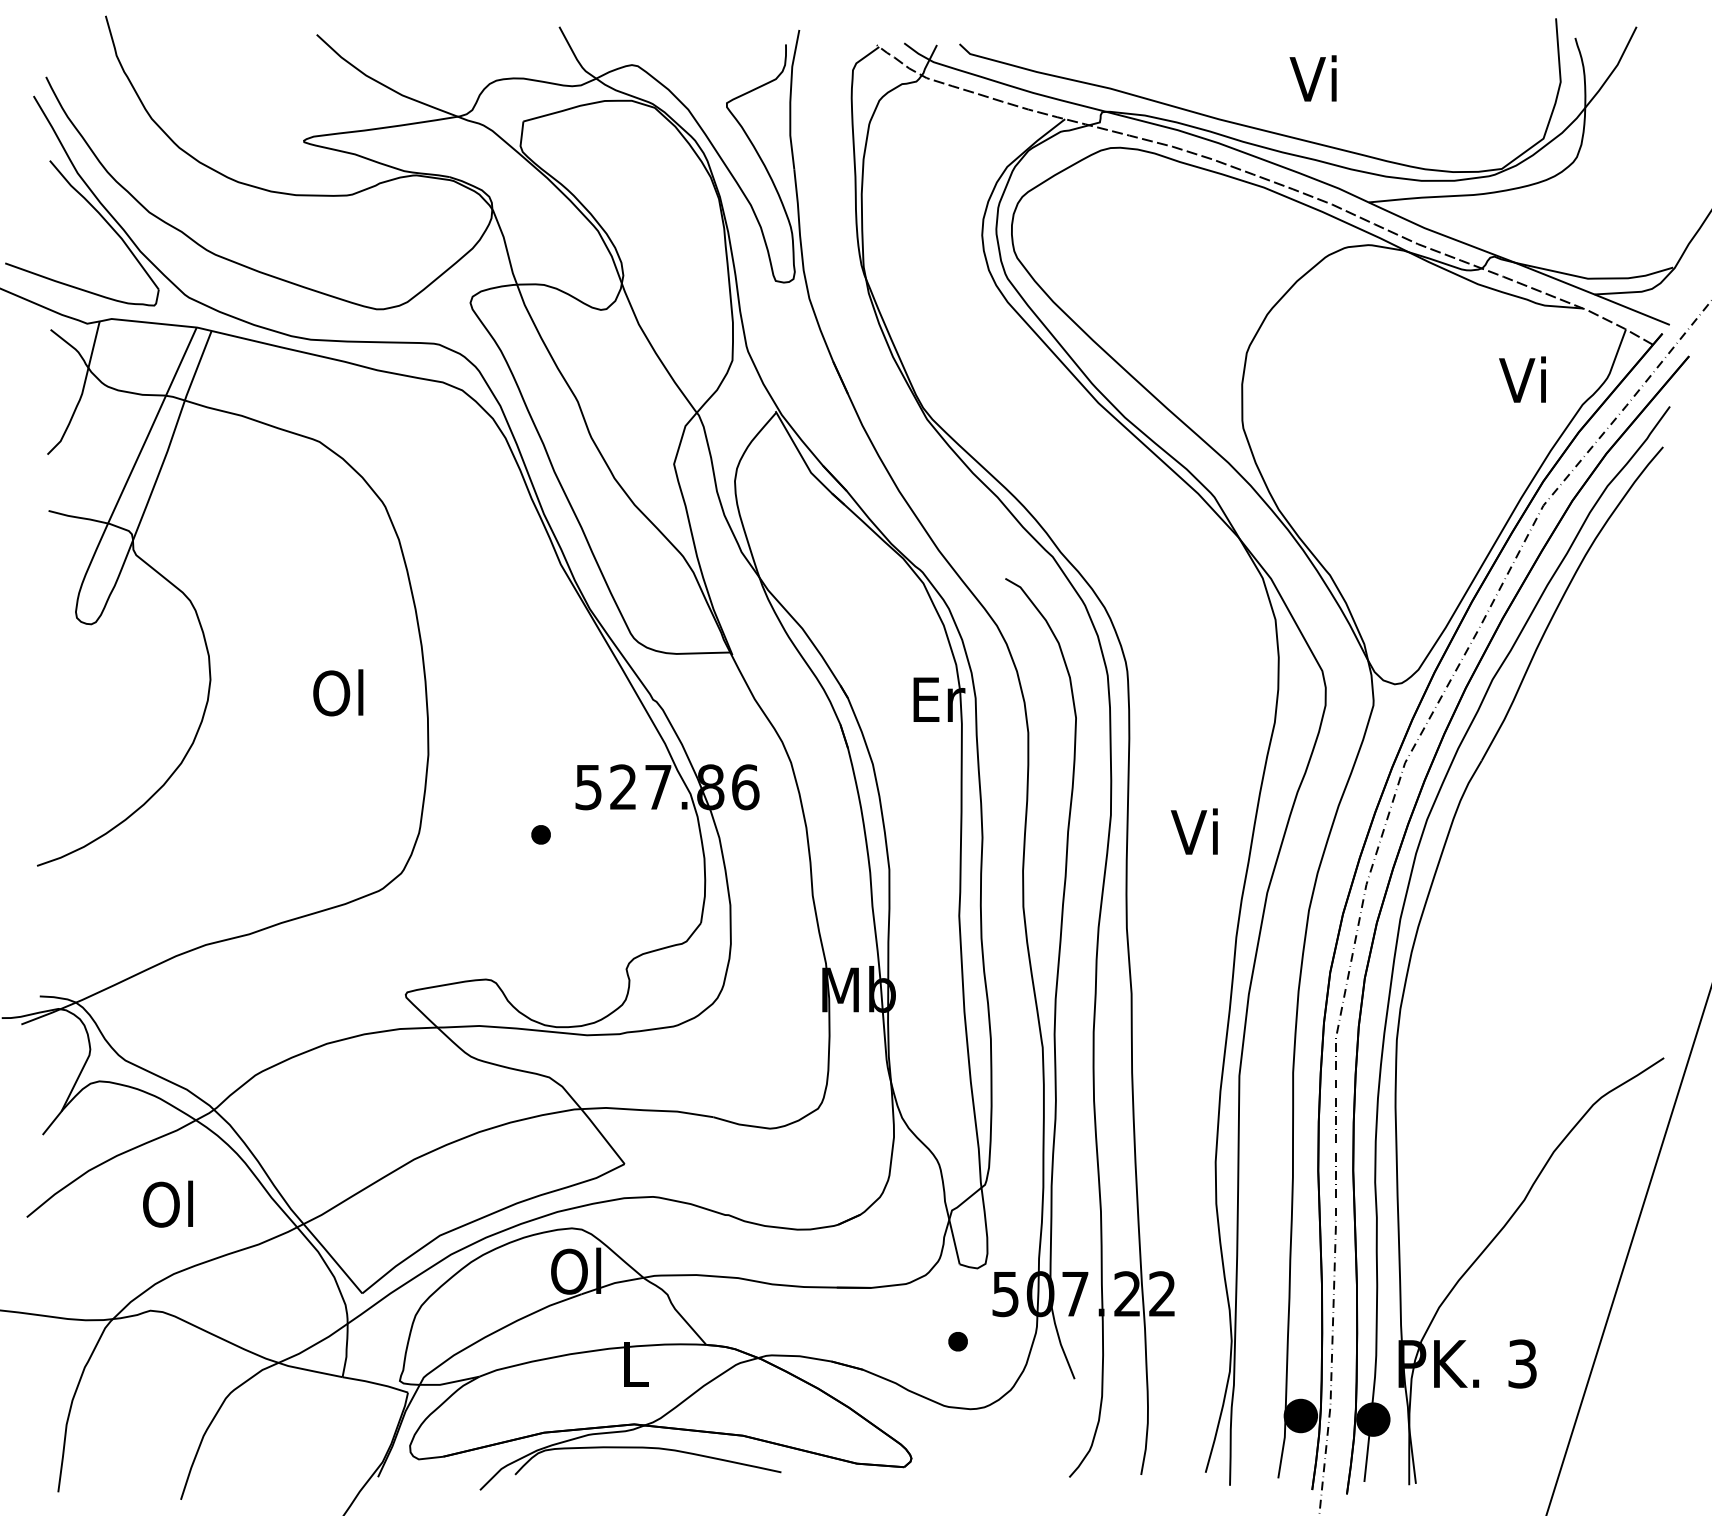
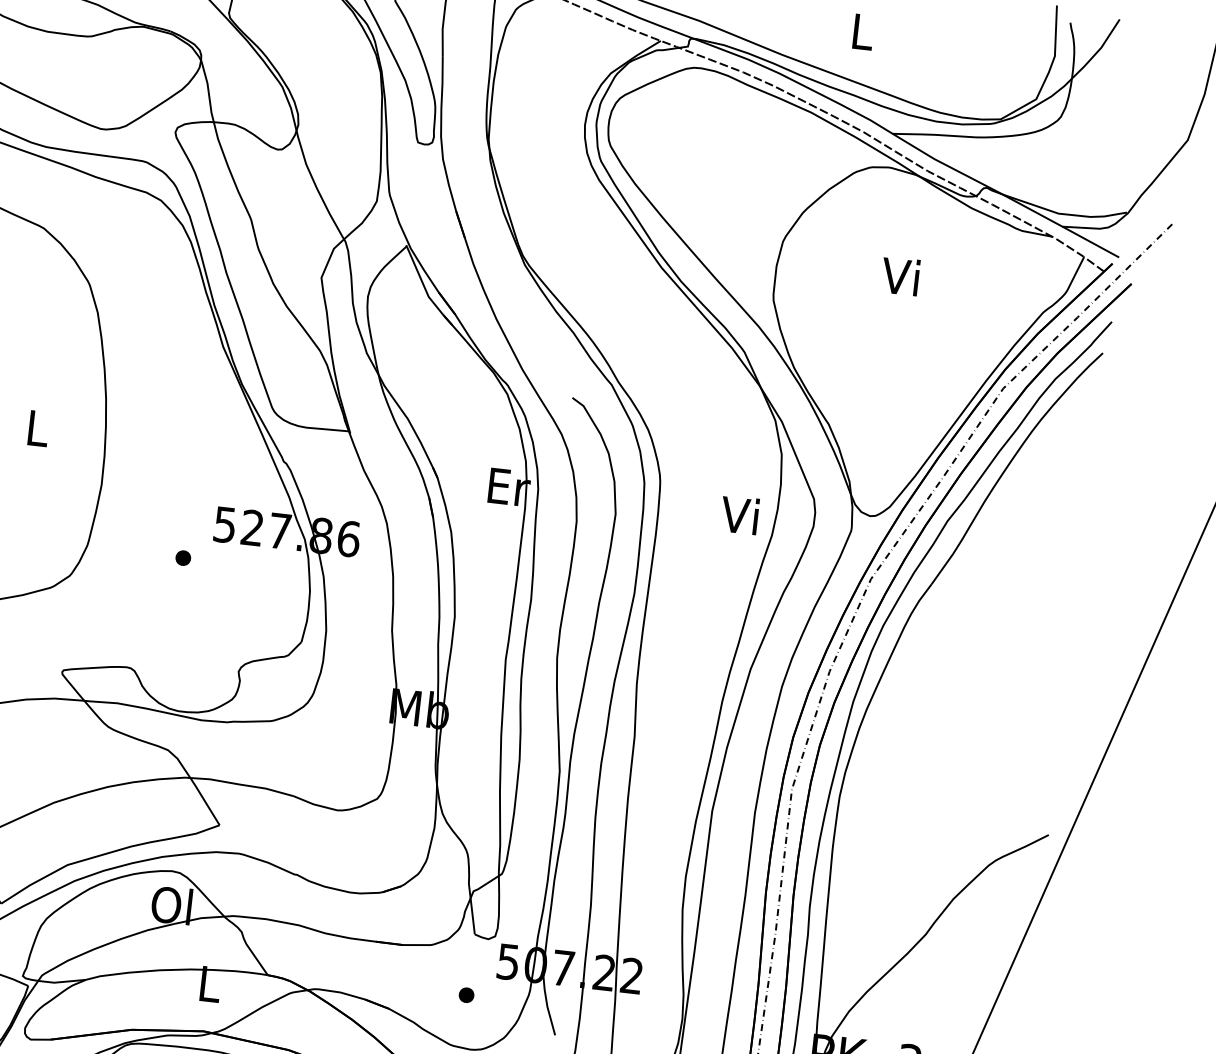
text: (1312, 78) -> (859, 31), Vi -> L
text: (1522, 379) -> (900, 276), moved
text: (338, 692) -> (36, 427), Ol -> L
text: (1193, 831) -> (738, 514), moved

